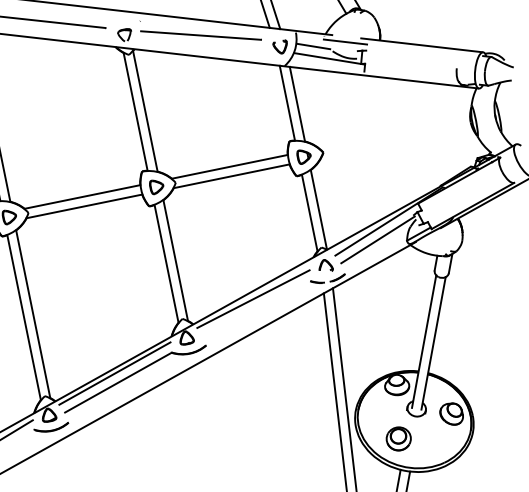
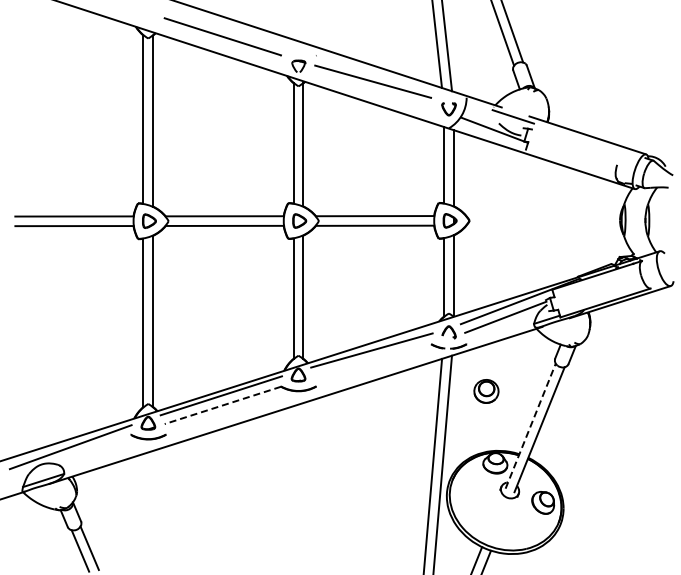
line: (312, 46) -> (480, 114), removed
line: (423, 341) -> (530, 425), solid -> dashed
line: (118, 382) -> (222, 405), solid -> dashed
part: (398, 438) -> (486, 391), moved

